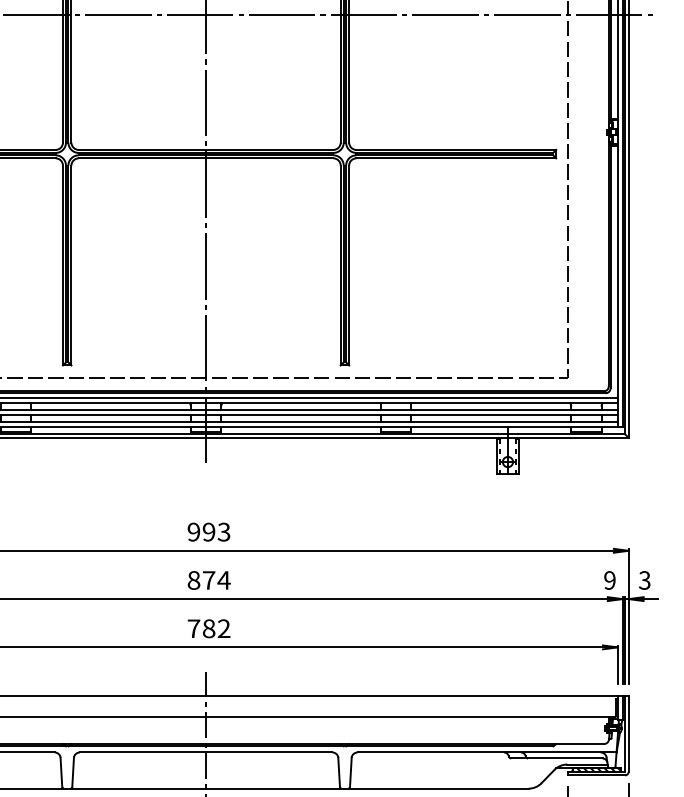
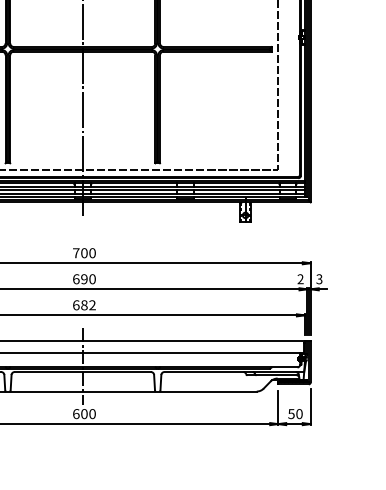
text: (209, 532) -> (84, 253), 993 -> 700
text: (209, 580) -> (84, 279), 874 -> 690
text: (609, 580) -> (300, 279), 9 -> 2
text: (194, 629) -> (76, 305), 782 -> 682

